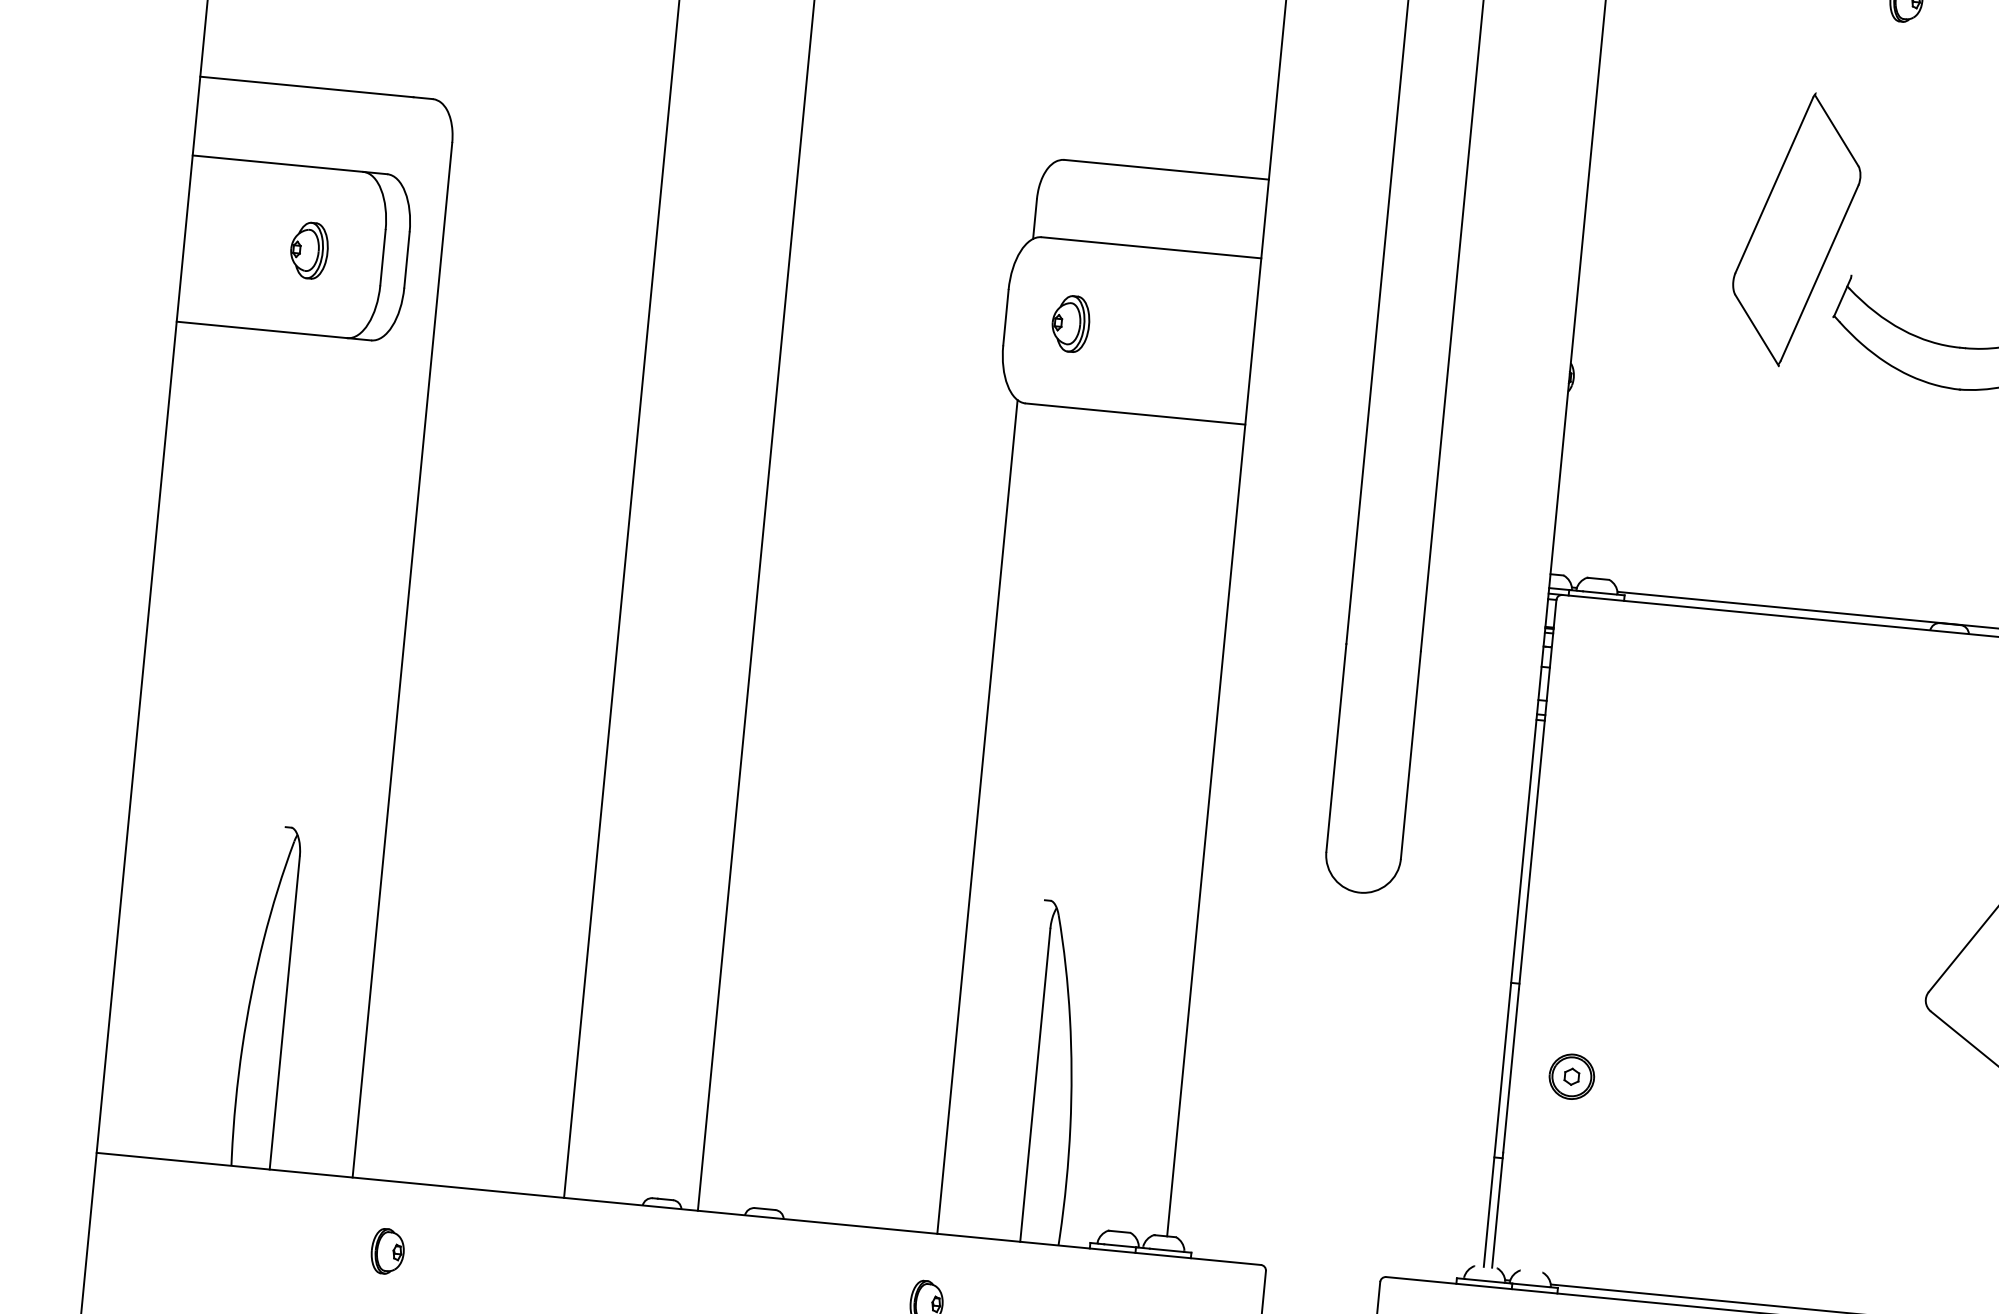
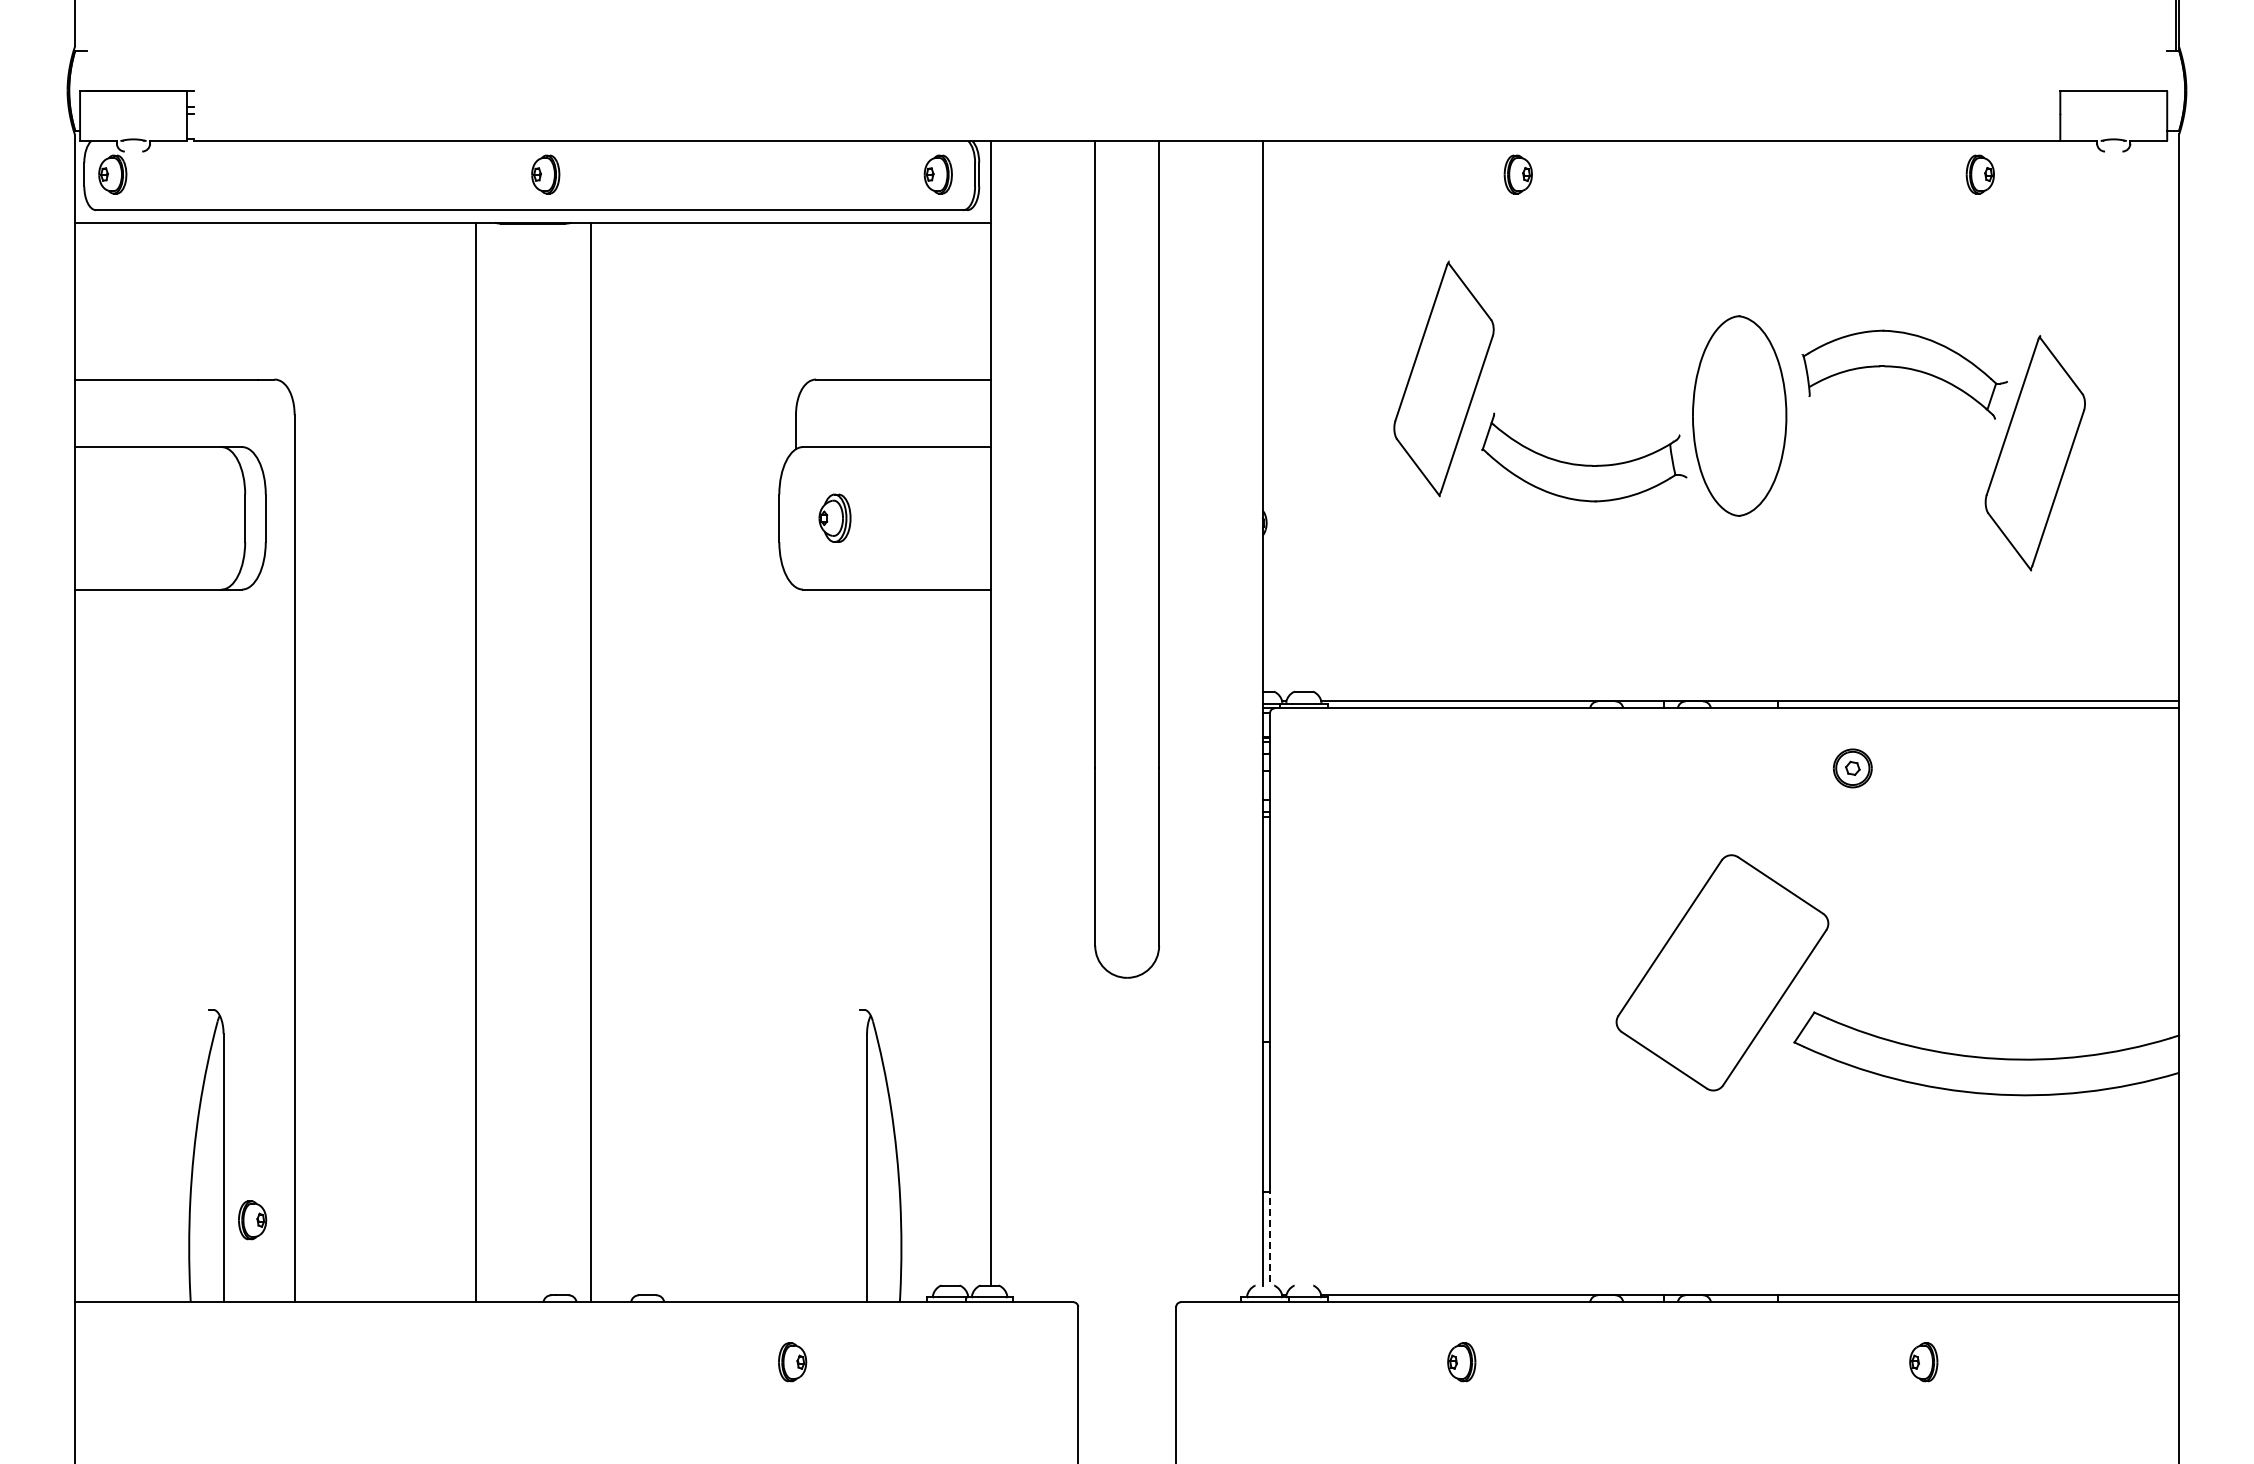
part: (308, 249) -> (181, 517), removed
line: (976, 816) -> (795, 944), removed
part: (1572, 1076) -> (1322, 1116), removed
line: (1498, 1210) -> (1270, 1236), solid -> dashed
part: (387, 1251) -> (252, 1220), moved

